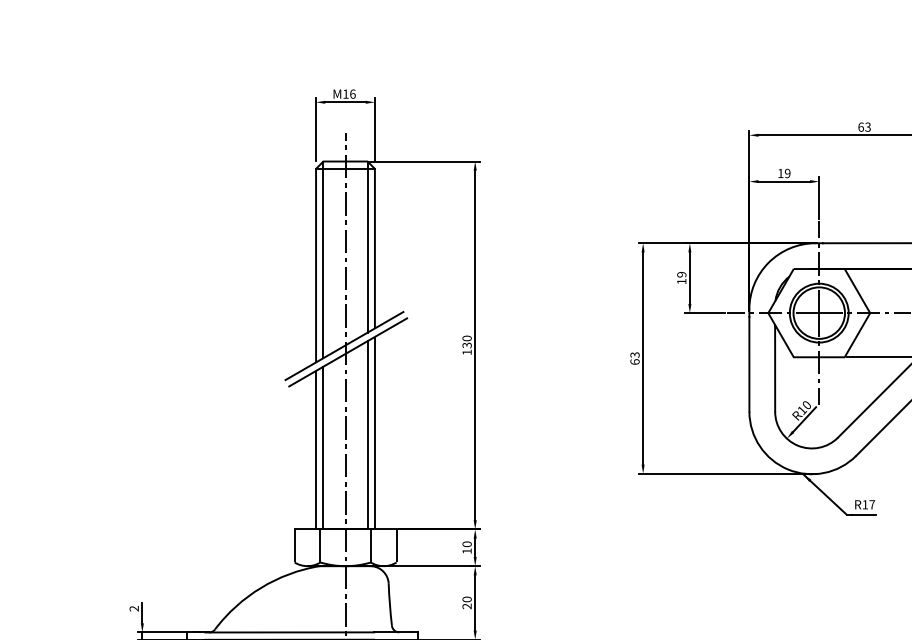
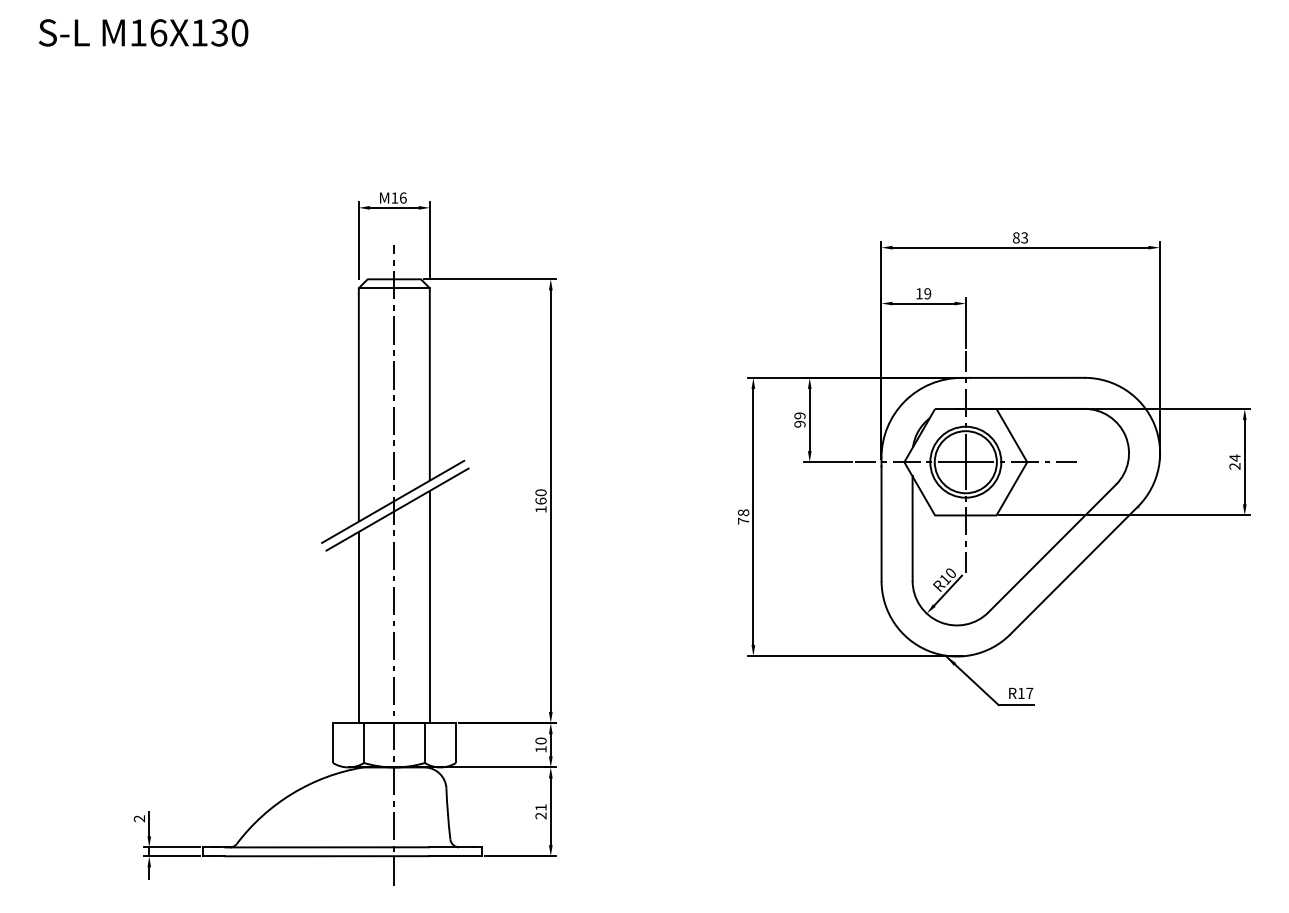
text: (860, 126) -> (1015, 237), 63 -> 83
line: (367, 247) -> (420, 382), removed
line: (323, 259) -> (367, 397), removed
text: (681, 281) -> (799, 423), 19 -> 99
text: (466, 344) -> (540, 500), 130 -> 160
text: (634, 358) -> (743, 516), 63 -> 78
line: (367, 435) -> (420, 609), removed
line: (323, 447) -> (367, 624), removed
text: (466, 599) -> (540, 807), 20 -> 21

